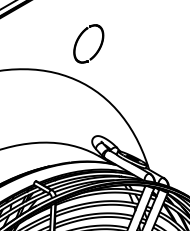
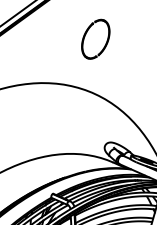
part: (88, 43) -> (95, 38), moved

